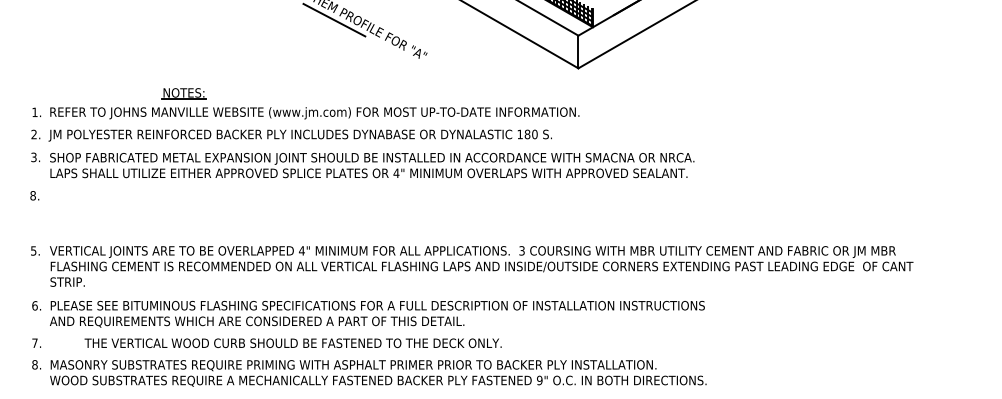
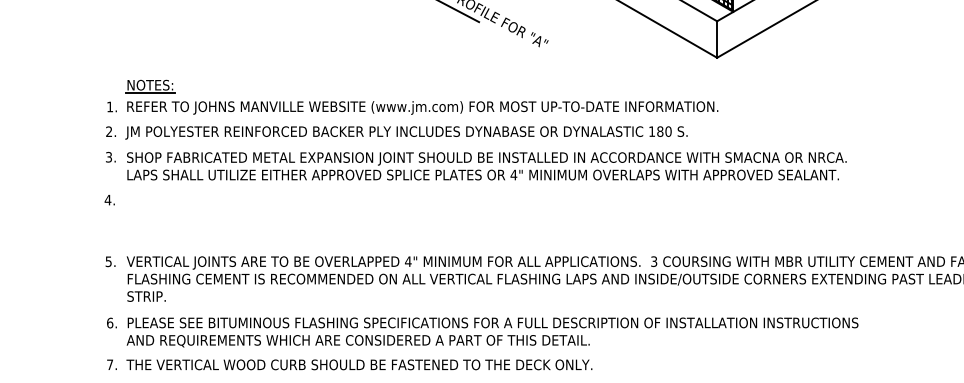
part: (183, 93) -> (149, 85), moved
text: (33, 195) -> (108, 199), 8. -> 4.
text: (292, 343) -> (358, 365), moved

